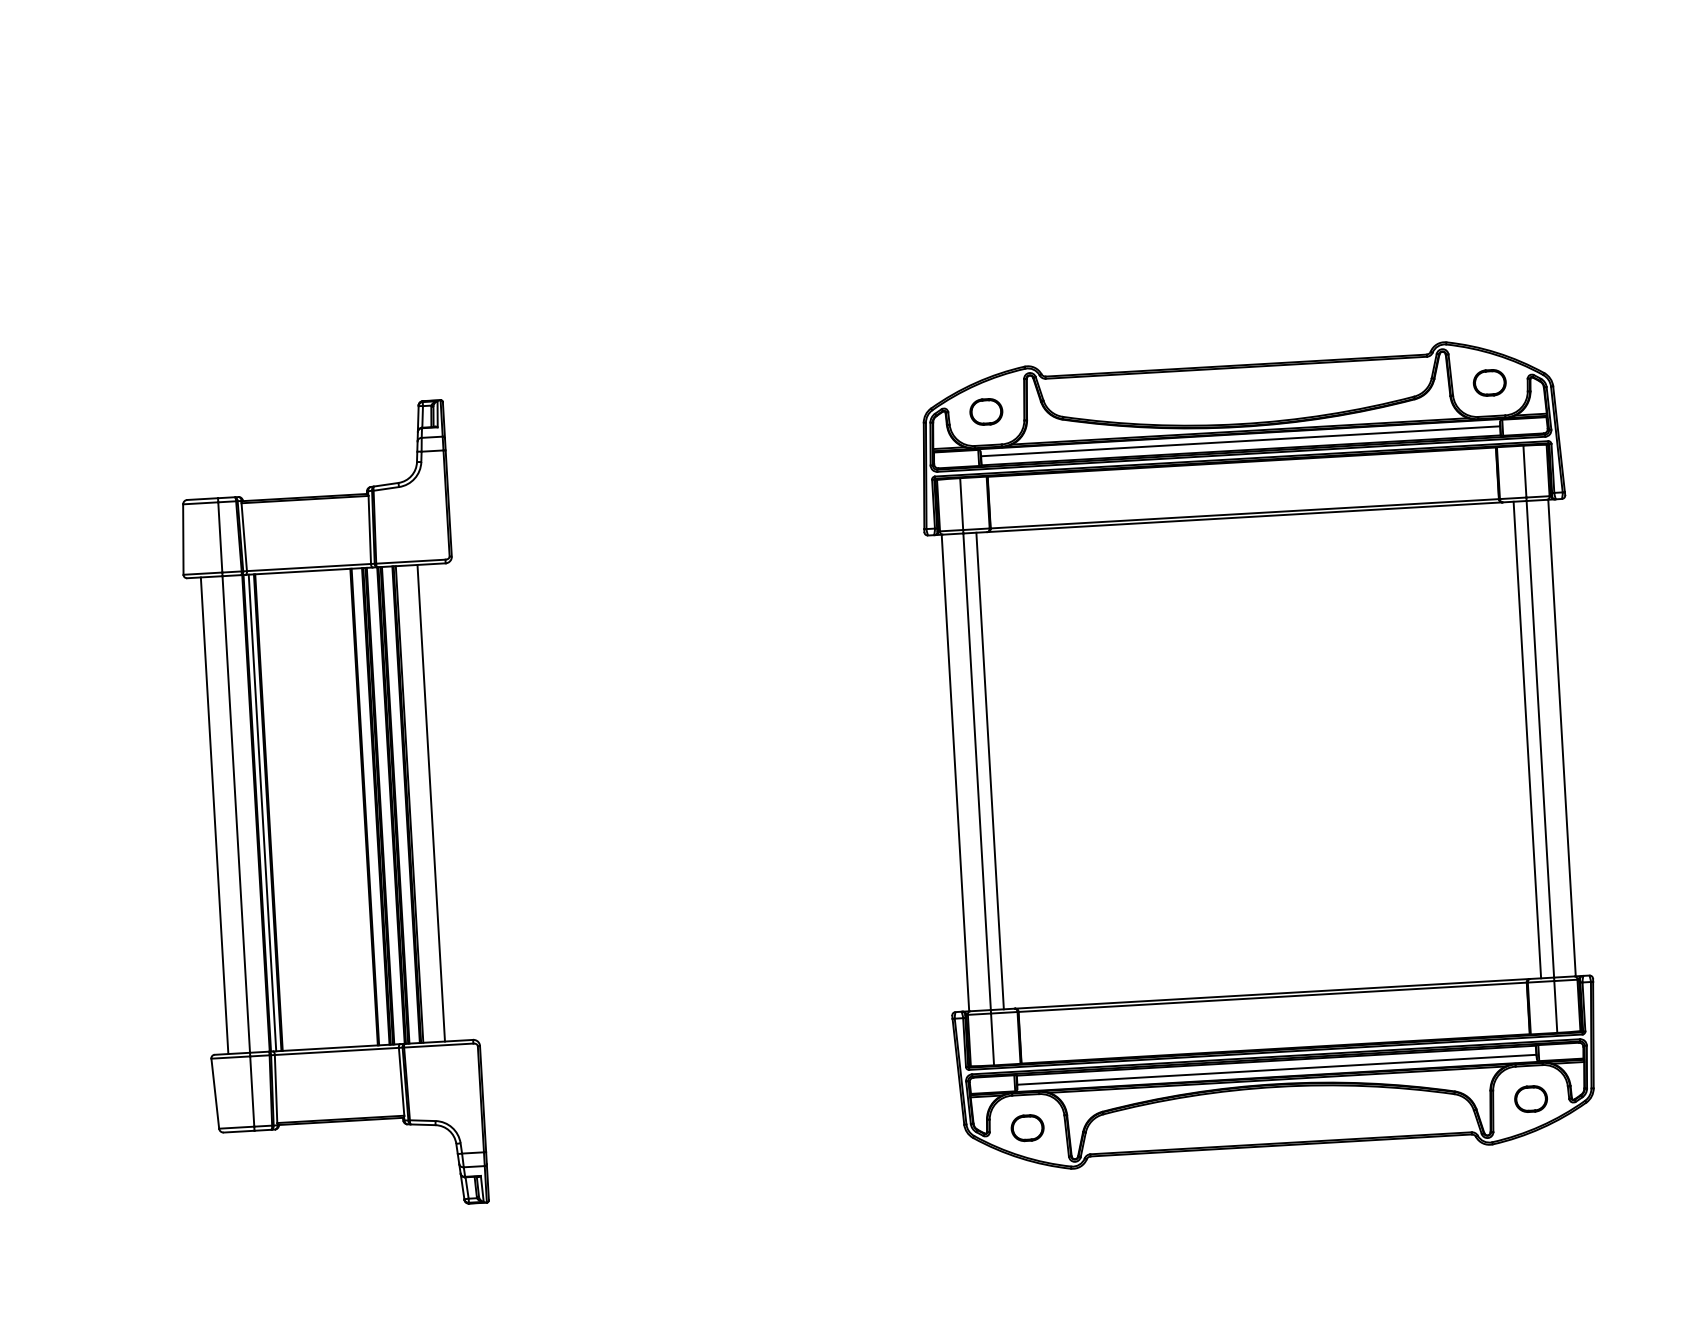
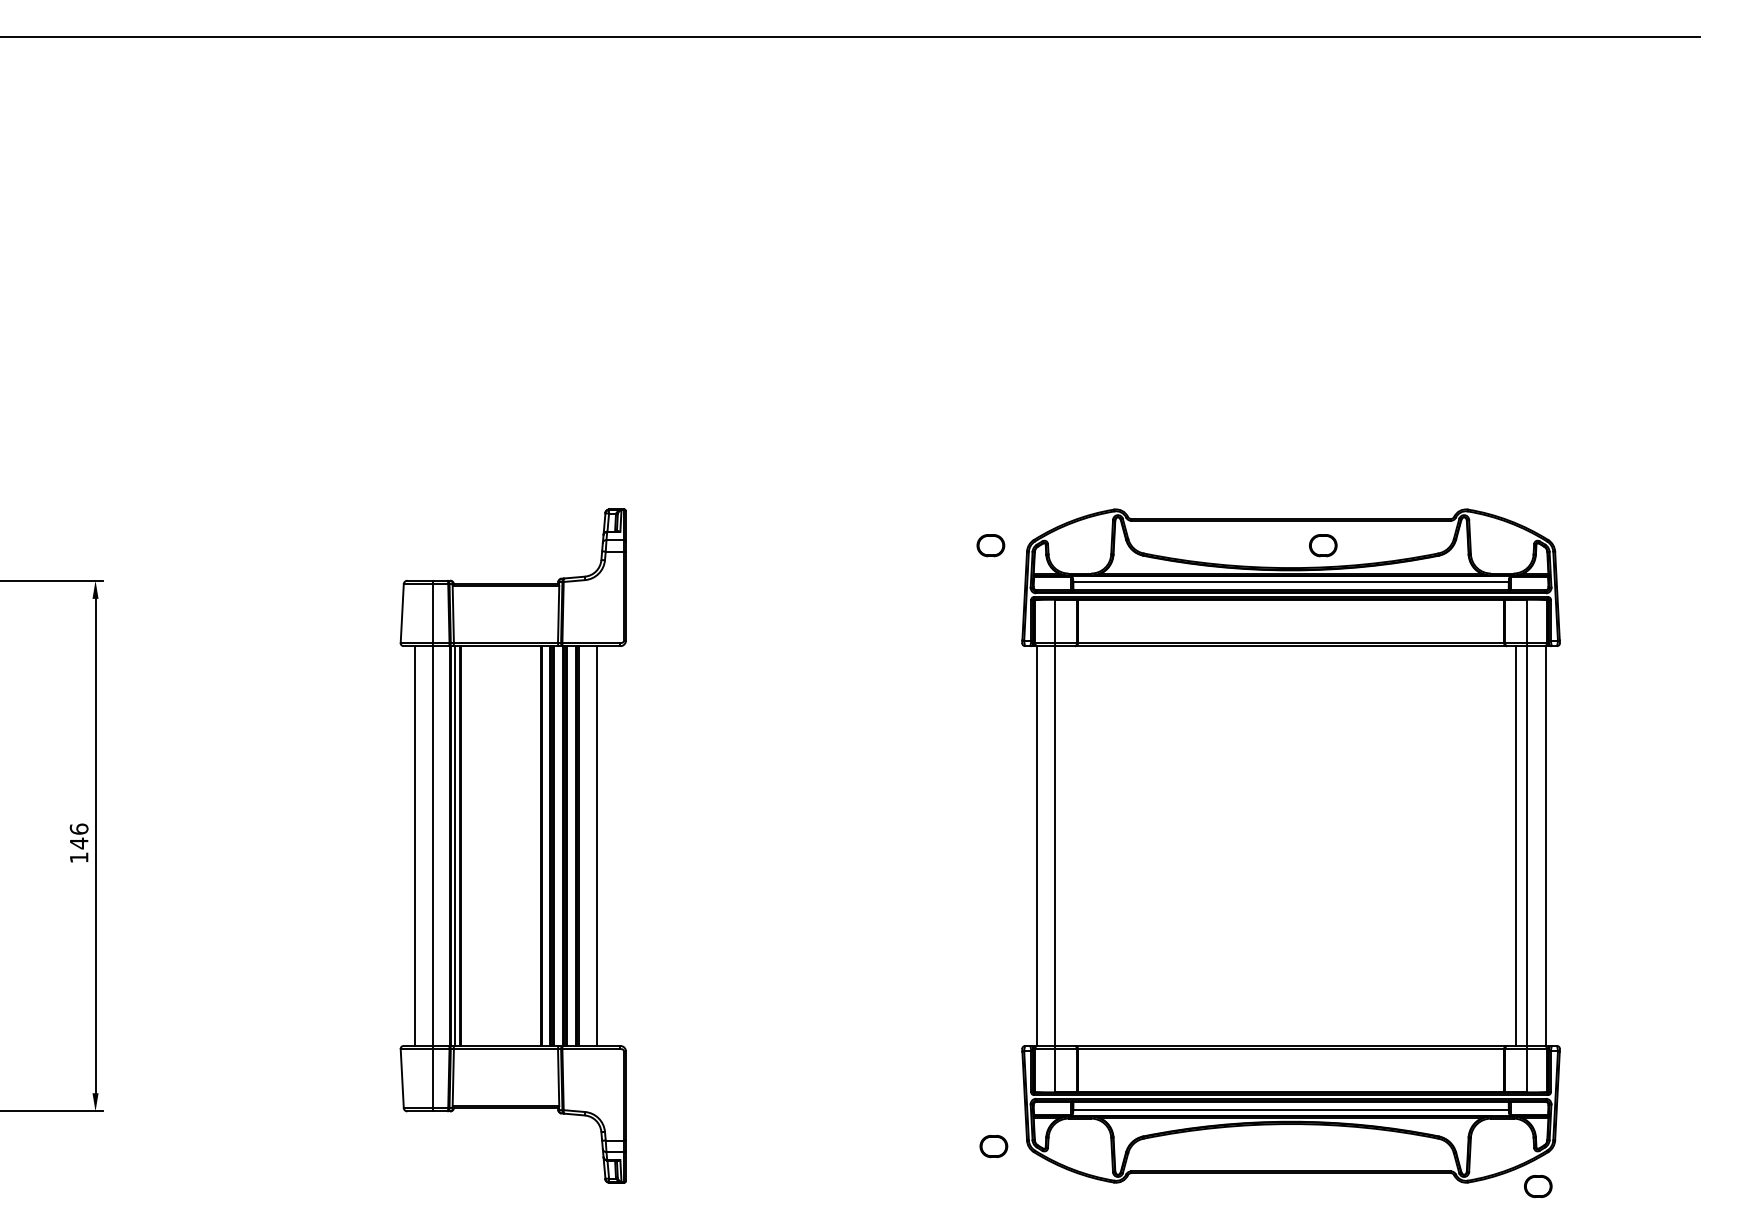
part: (1490, 382) -> (1323, 545), moved
part: (985, 411) -> (990, 545), moved
line: (989, 771) -> (1065, 846), removed
part: (1531, 1099) -> (1538, 1186), moved
part: (1027, 1128) -> (993, 1146), moved

